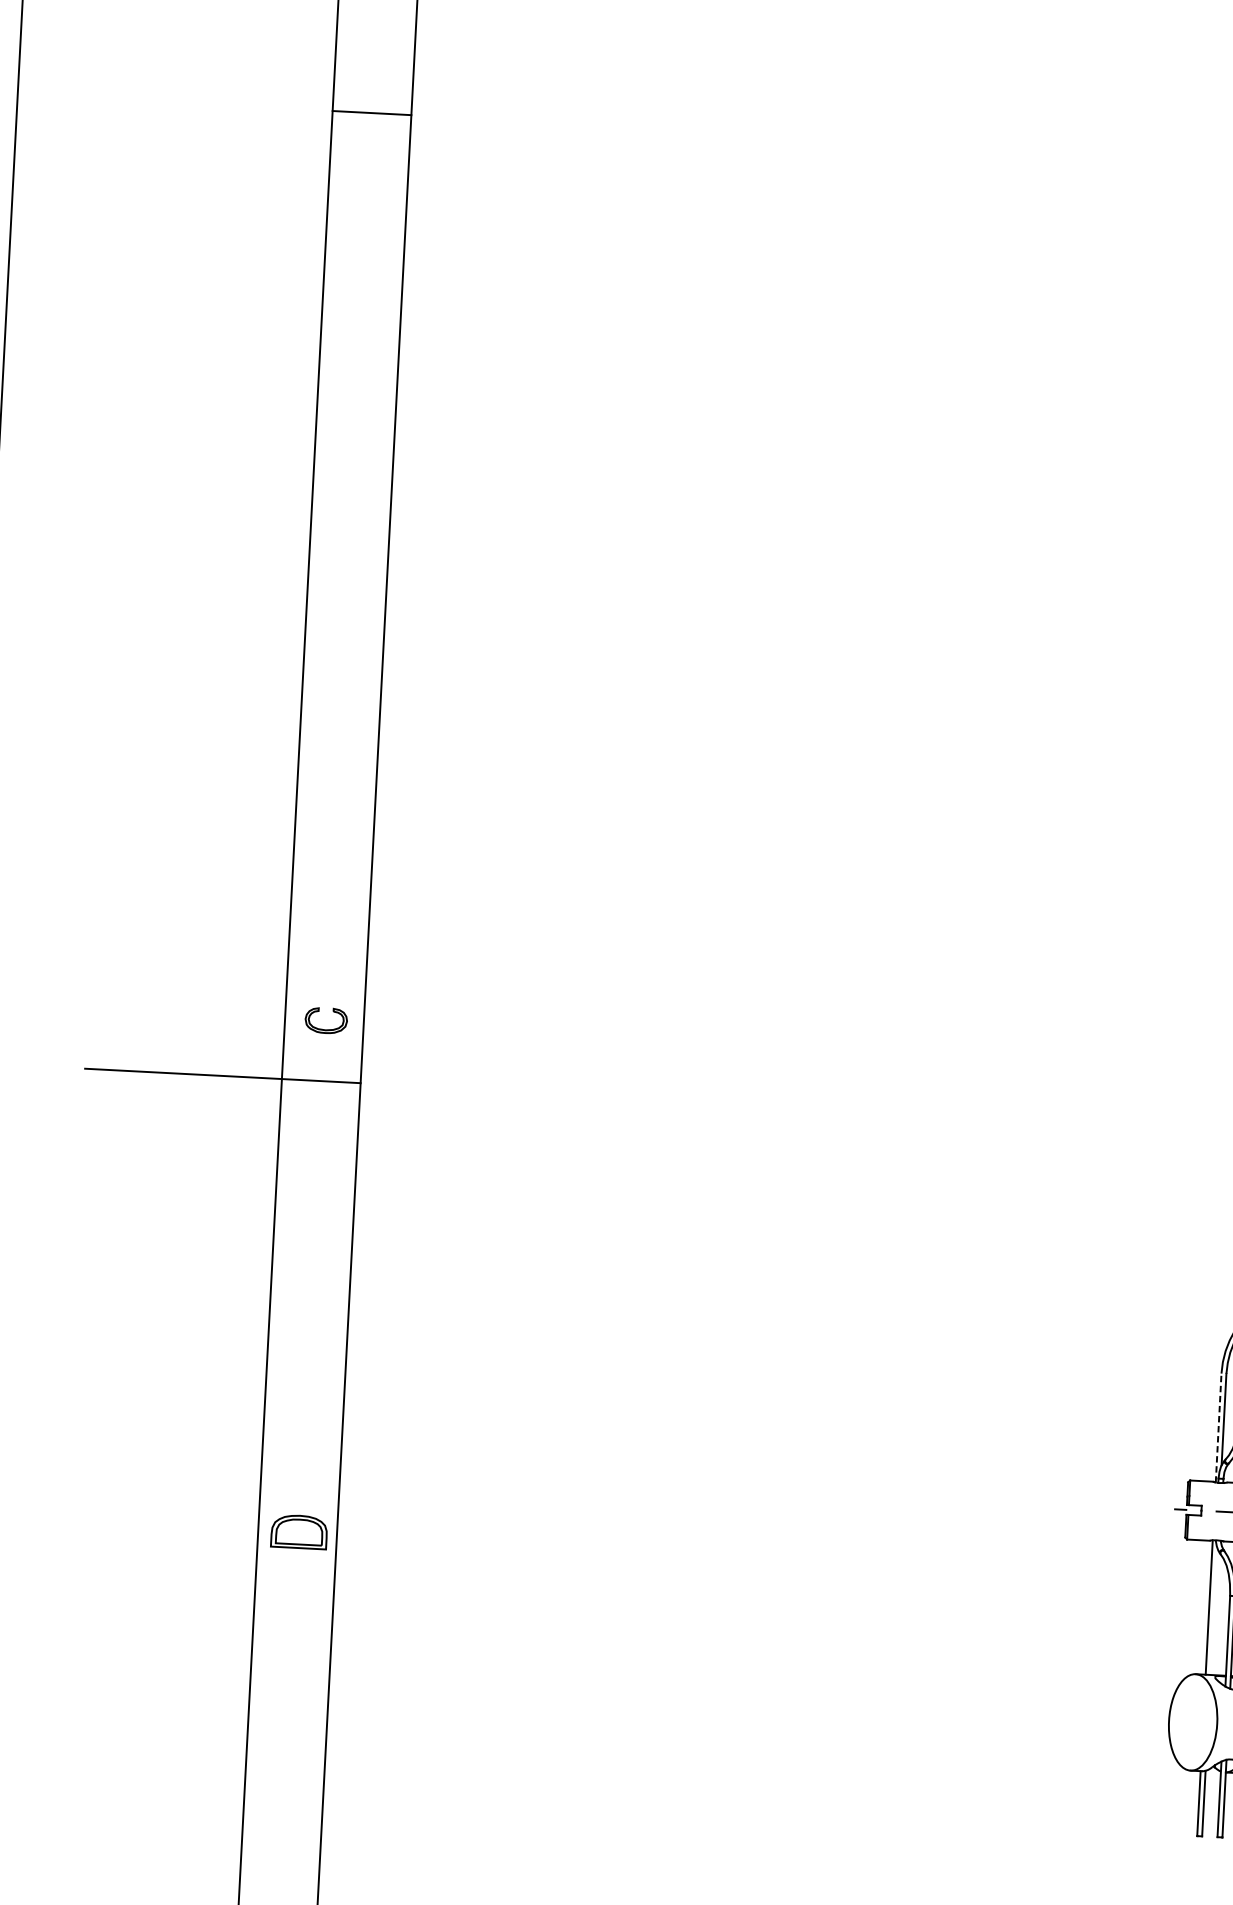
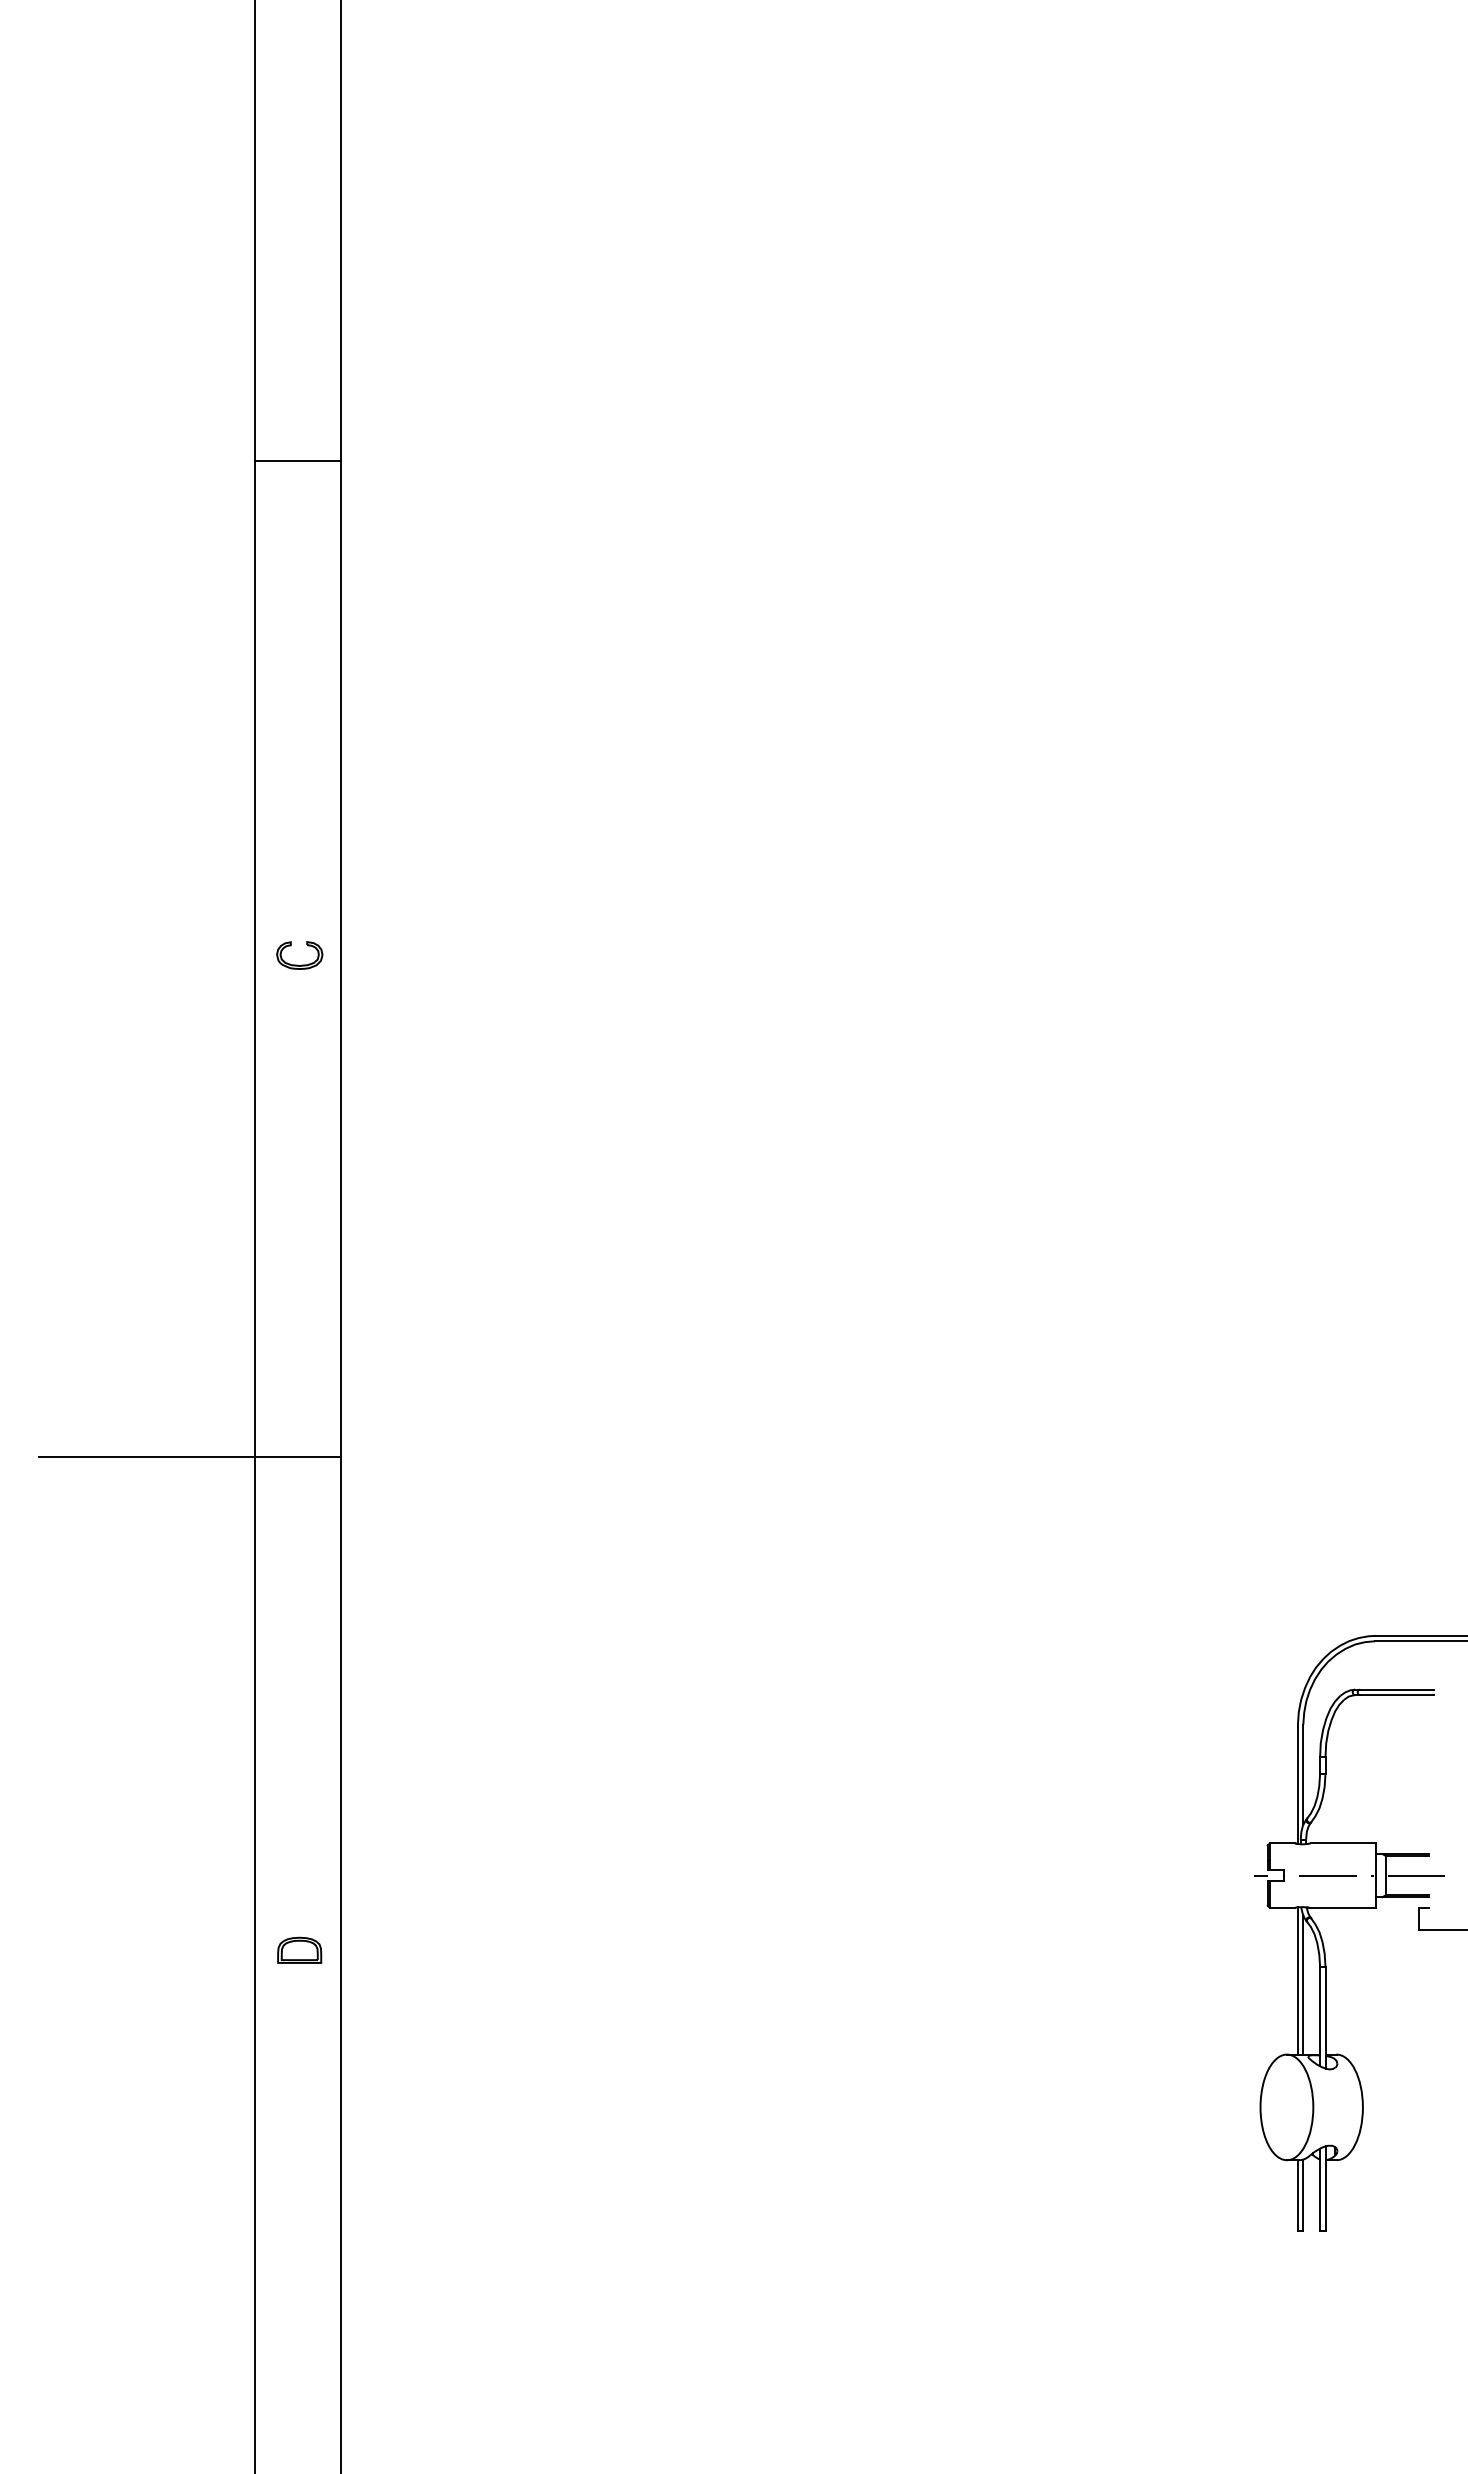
line: (371, 113) -> (297, 461), moved
part: (323, 1028) -> (297, 964), moved
line: (1218, 1428) -> (1297, 1784), dashed -> solid
part: (299, 1531) -> (299, 1949), size x0.71
line: (1214, 1611) -> (1303, 1984), added

